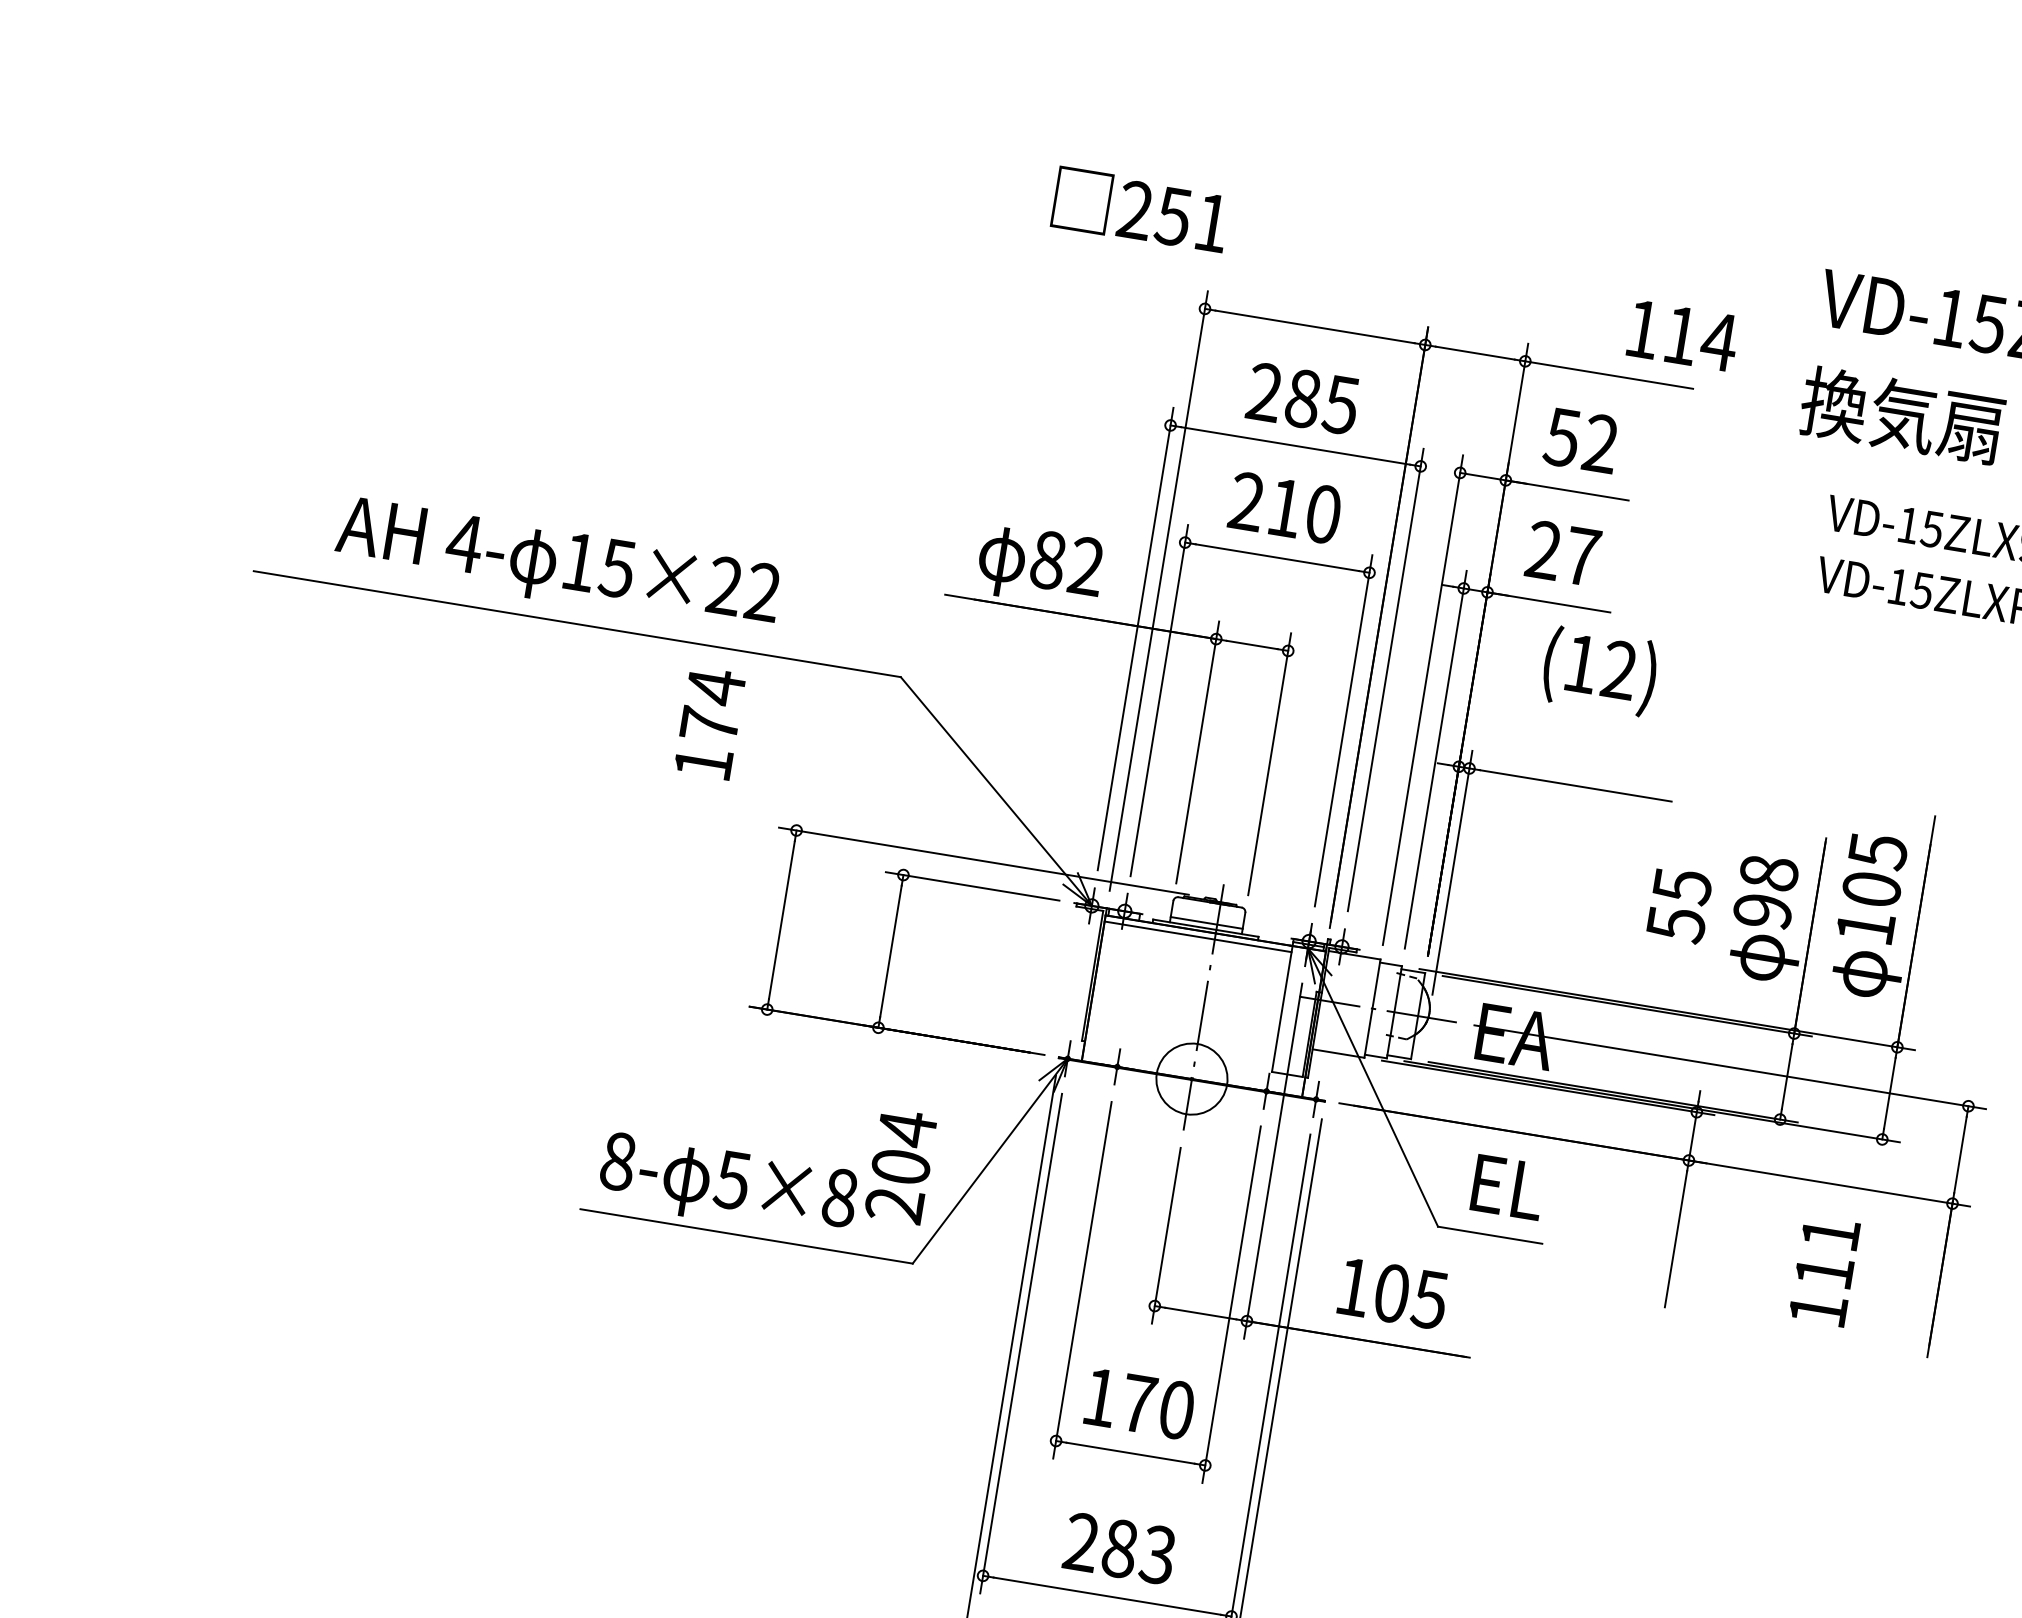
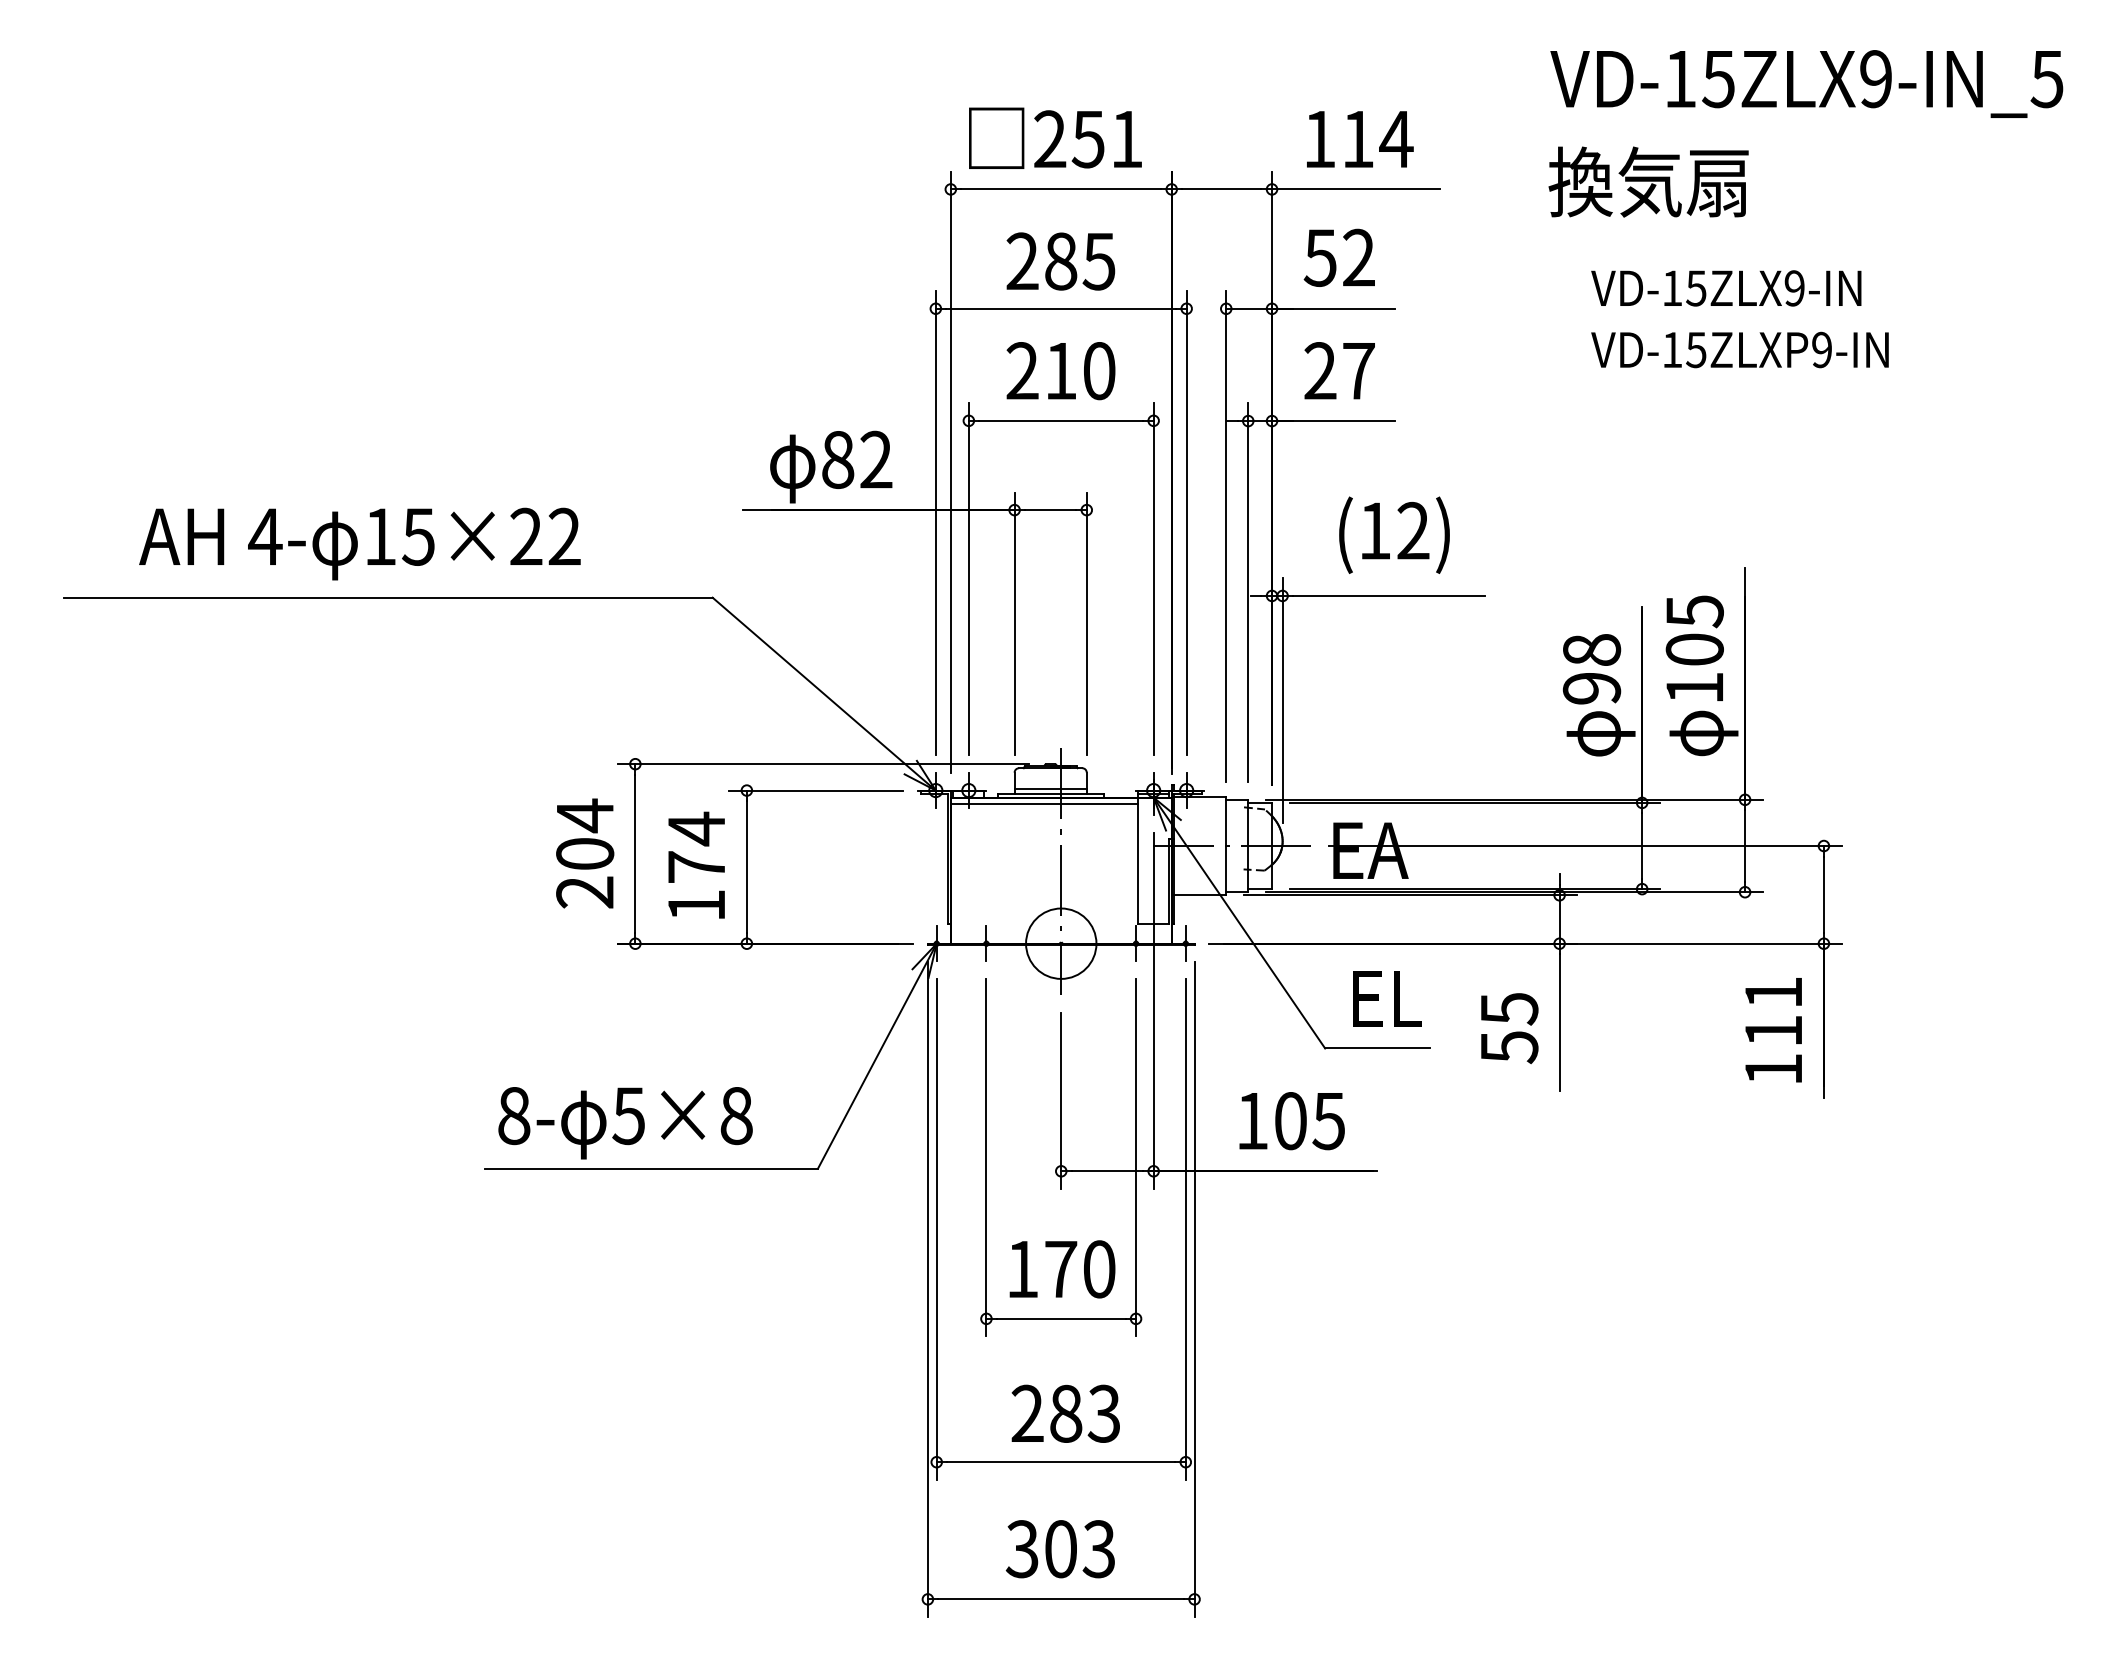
text: (1141, 209) -> (1055, 137), moved
text: (1683, 336) -> (1360, 139), moved
text: (1600, 670) -> (1394, 534), moved
text: (709, 722) -> (696, 864), moved
text: (1679, 905) -> (1509, 1028), moved
text: (901, 1166) -> (585, 853), moved
text: (1824, 1271) -> (1773, 1030), moved

